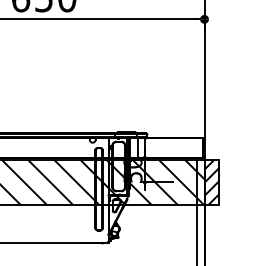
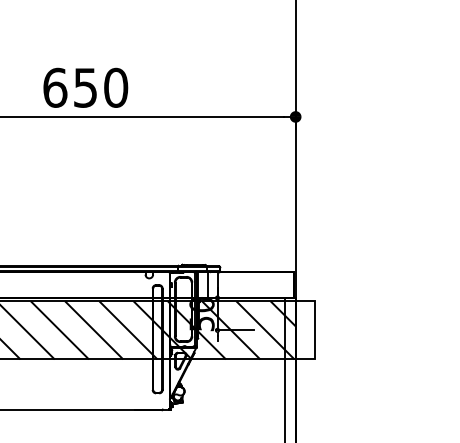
hatch: (212, 182) -> (305, 330), removed

